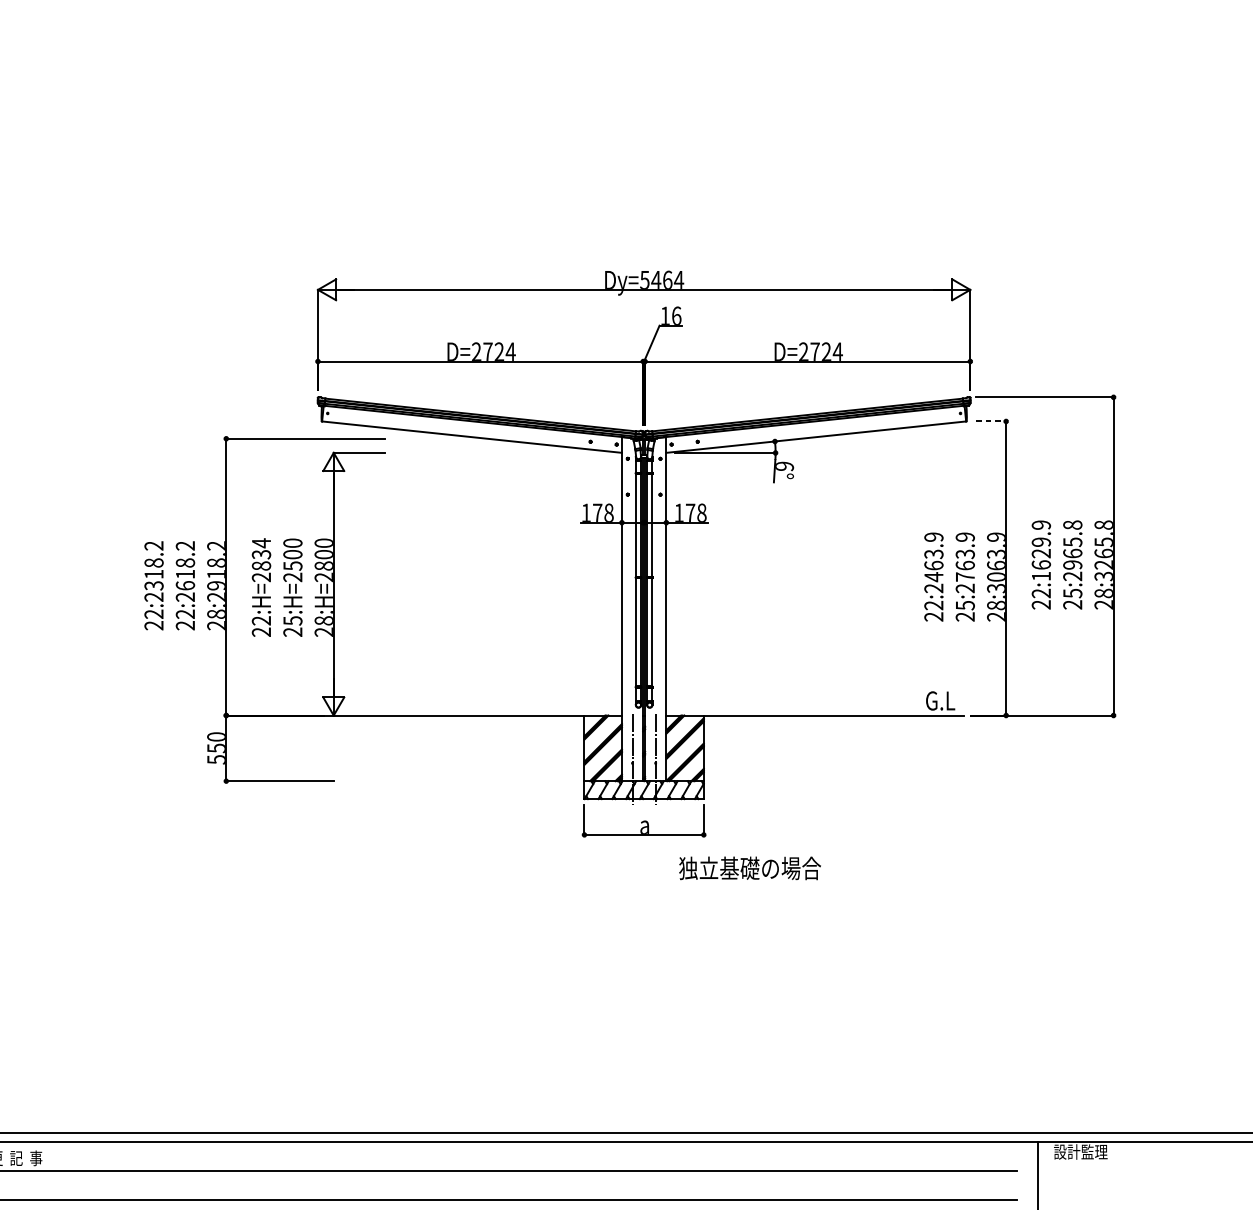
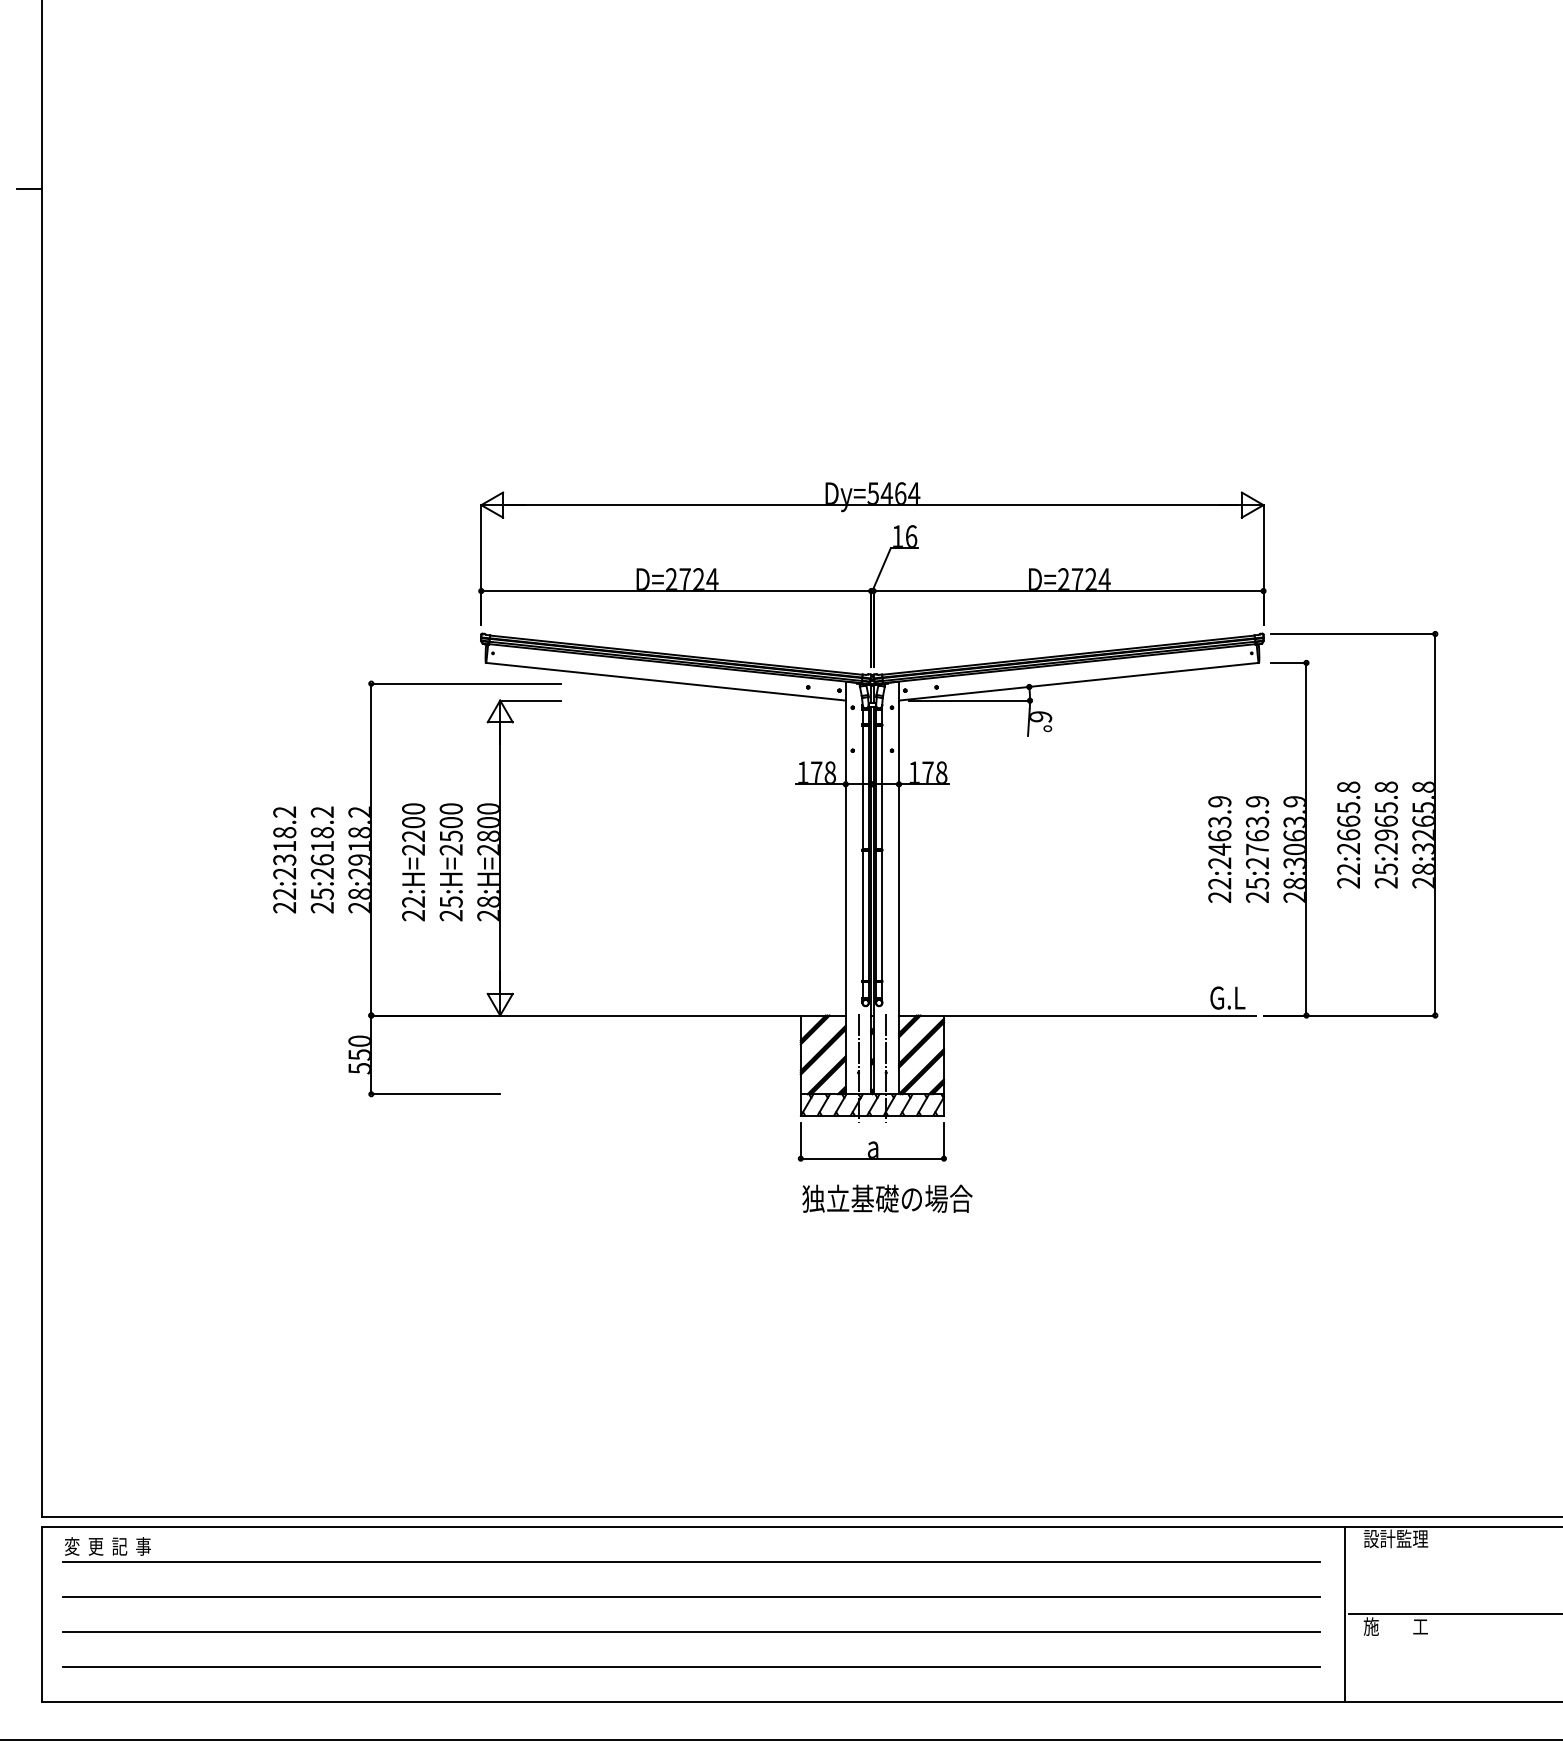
line: (991, 421) -> (1288, 662), dashed -> solid
text: (1041, 550) -> (1348, 817), 22:1629.9 -> 22:2665.8
text: (261, 553) -> (413, 821), 22:H=2834 -> 22:H=2200
text: (185, 613) -> (322, 893), 22:2618.2 -> 25:2618.2
text: (750, 868) -> (887, 1198), moved

